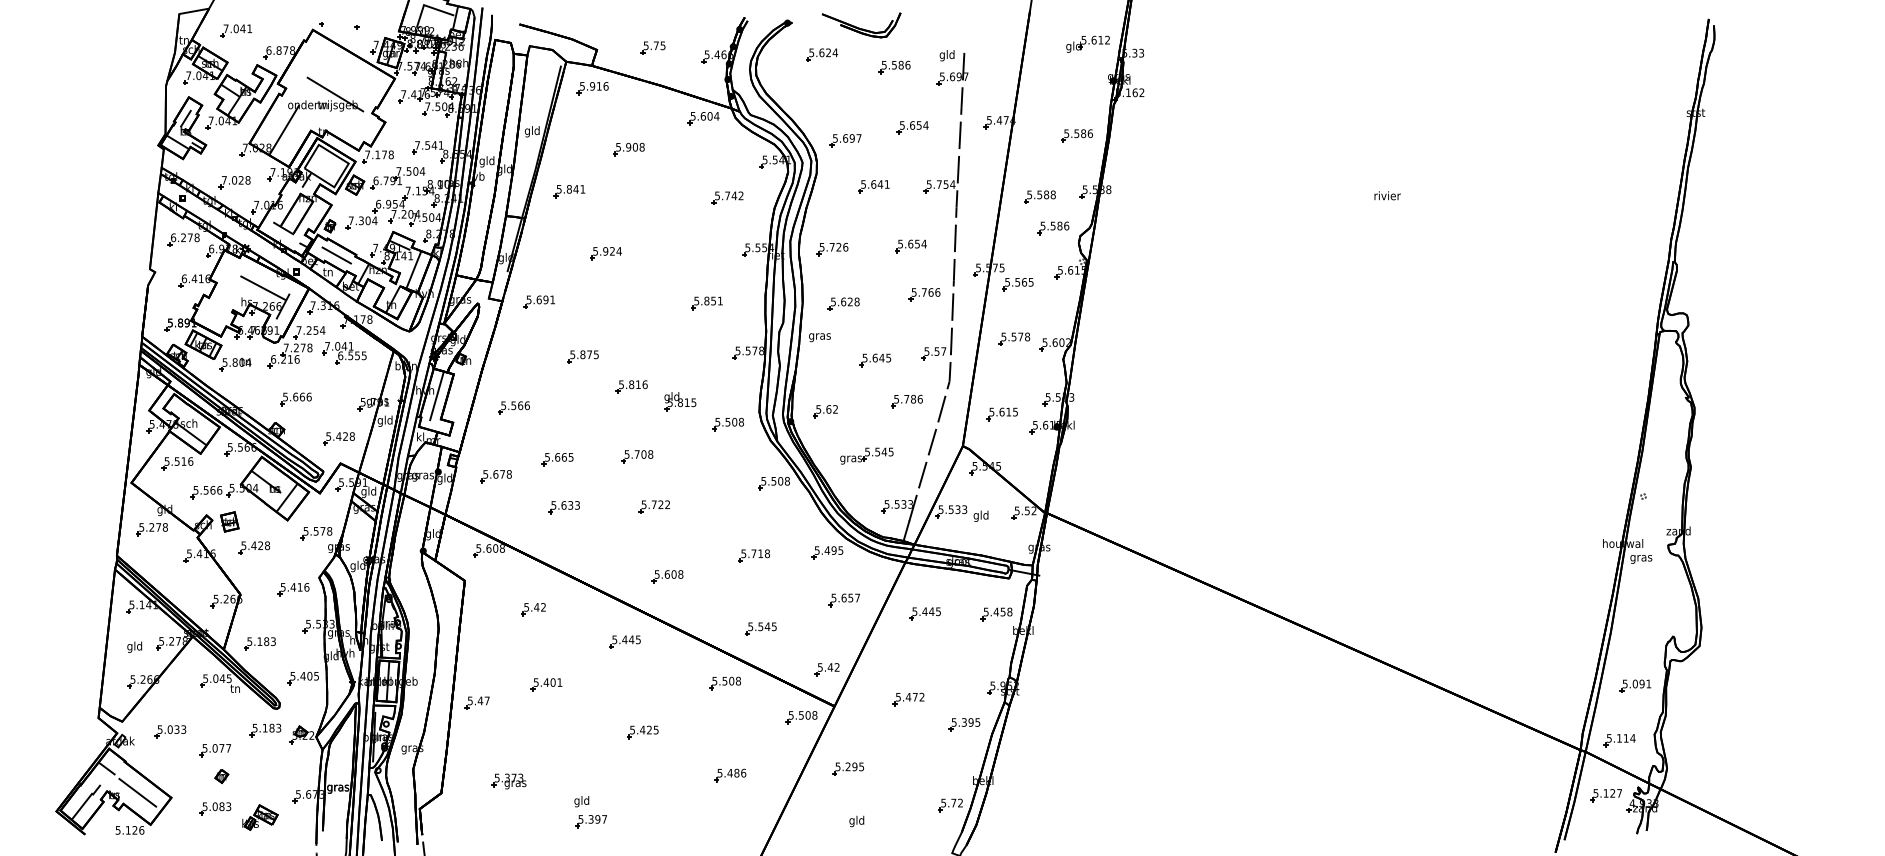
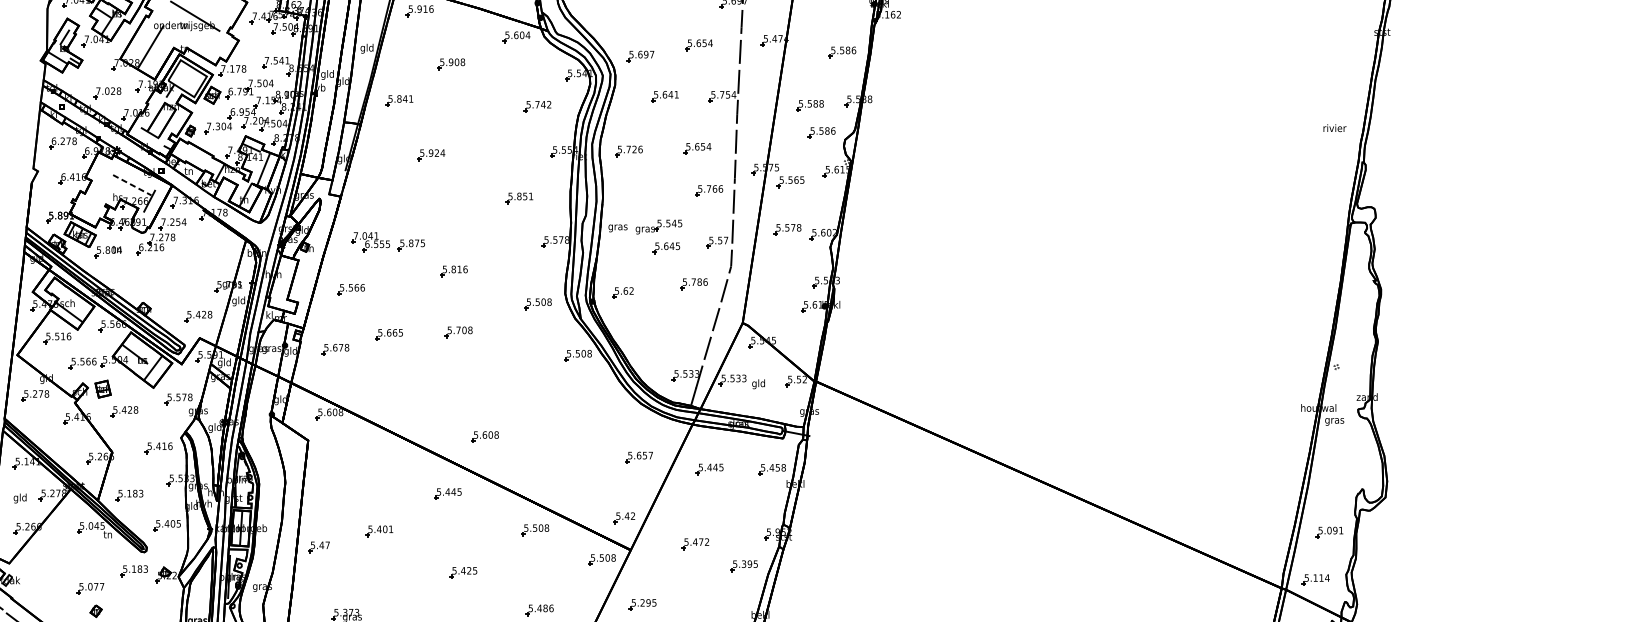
text: (1387, 195) -> (1334, 127), moved
line: (336, 255) -> (196, 156), removed
line: (263, 288) -> (132, 185), solid -> dashed
part: (538, 301) -> (372, 196), removed
part: (843, 303) -> (638, 198), removed
part: (344, 353) -> (370, 242), moved
line: (436, 396) -> (283, 279), removed
part: (295, 399) -> (160, 282), removed
part: (680, 401) -> (496, 284), removed
part: (1001, 414) -> (776, 295), removed
part: (866, 455) -> (658, 226), moved
part: (653, 506) -> (472, 375), removed
part: (563, 507) -> (394, 376), removed
part: (827, 552) -> (624, 415), removed
part: (753, 555) -> (560, 418), removed
part: (533, 609) -> (368, 465), removed
part: (760, 628) -> (566, 482), removed
part: (170, 731) -> (51, 572), removed

